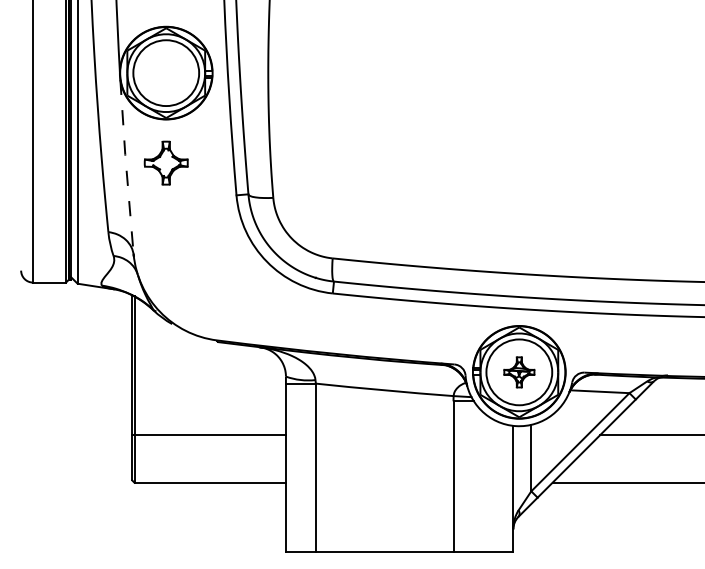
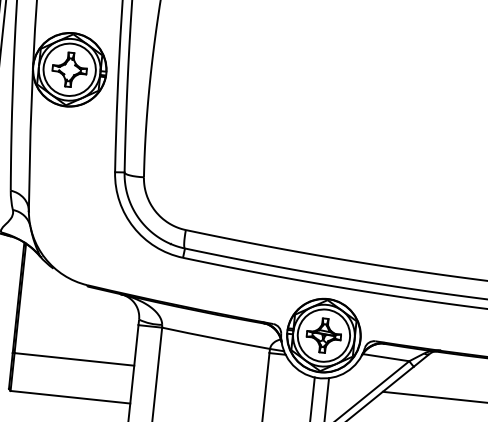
part: (165, 162) -> (69, 69), moved
line: (126, 167) -> (30, 141), dashed -> solid
part: (519, 372) -> (324, 335), size x1.43

